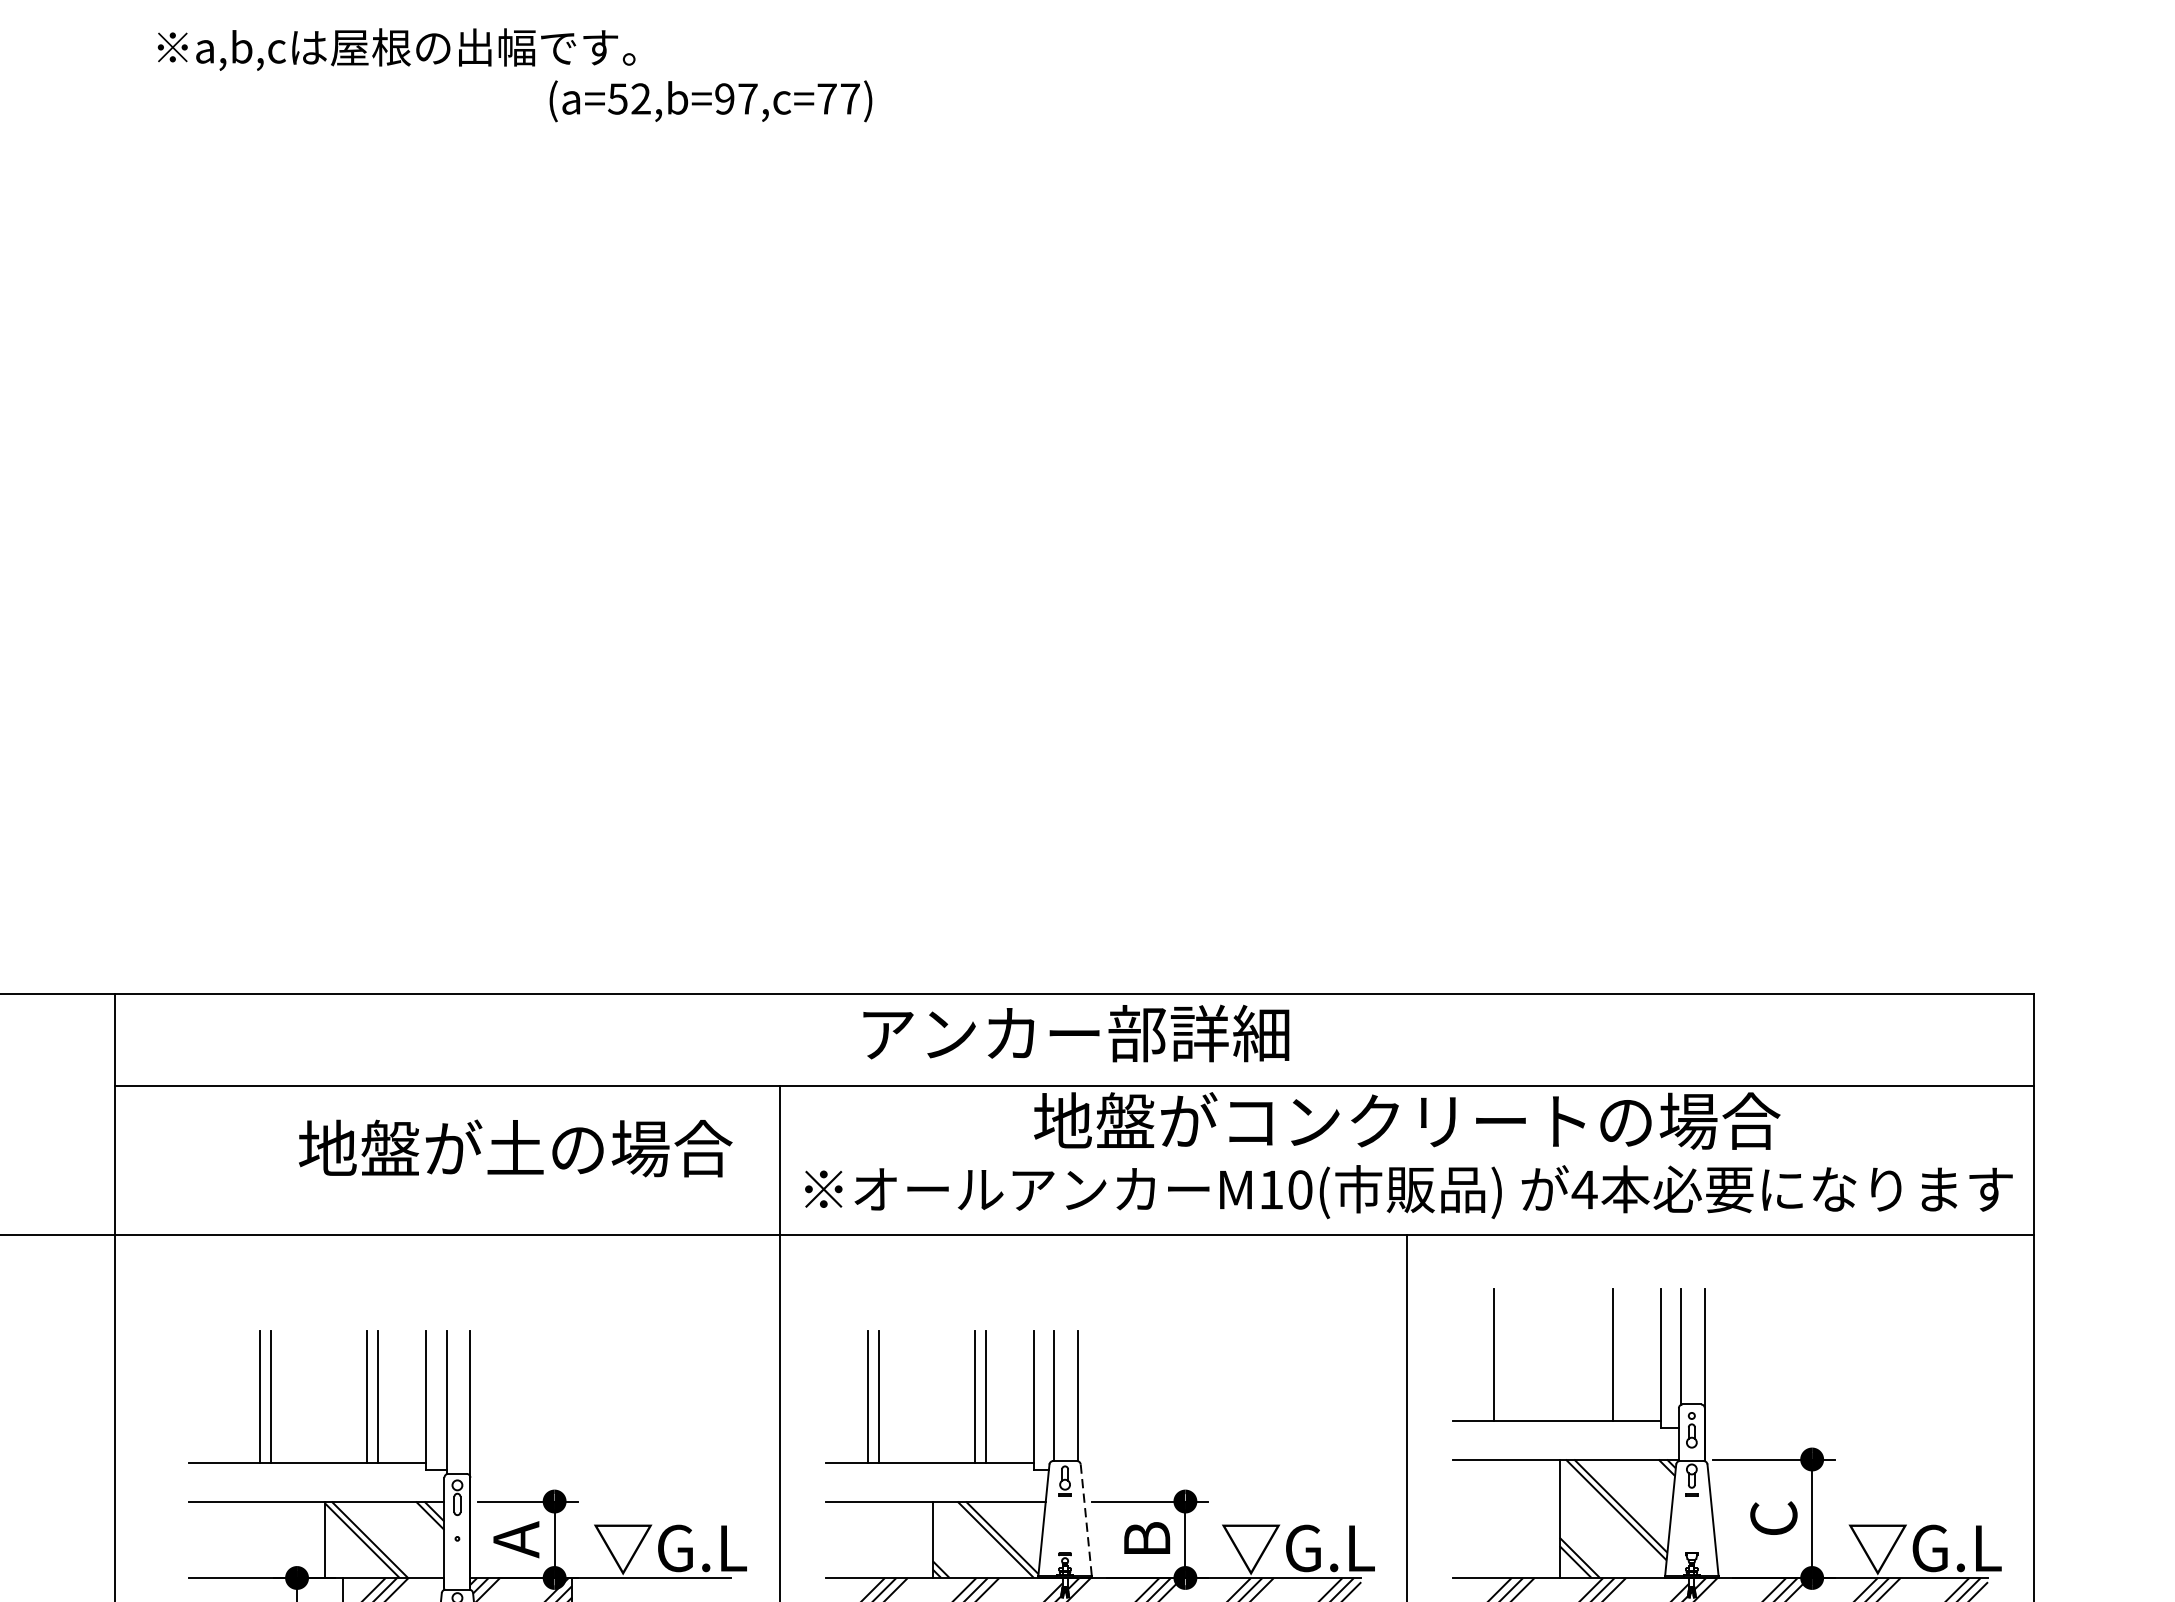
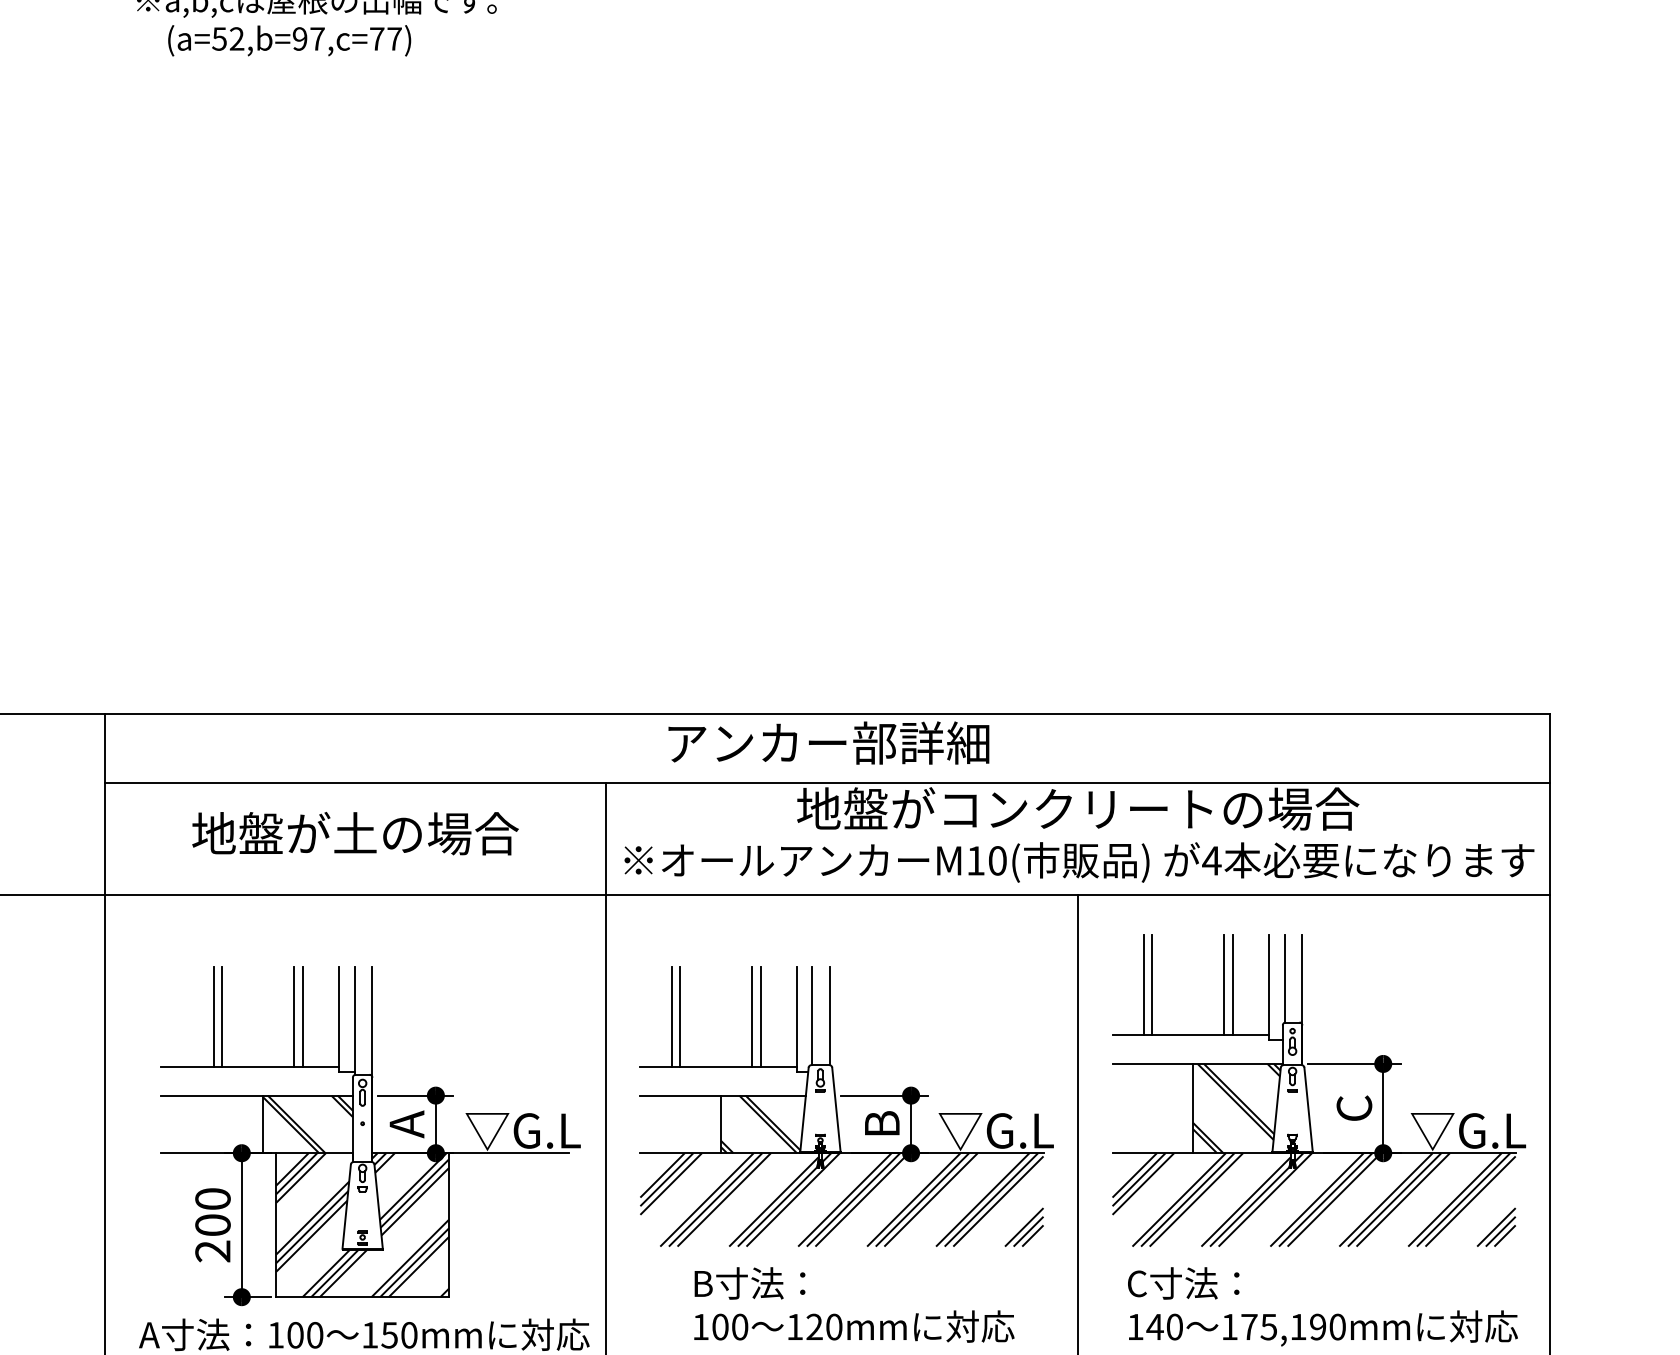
text: (710, 100) -> (289, 40), moved
text: (515, 1148) -> (355, 833), moved
line: (1505, 1355) -> (1152, 985), added
line: (1601, 1355) -> (1224, 985), added
line: (1086, 1521) -> (836, 1110), dashed -> solid

